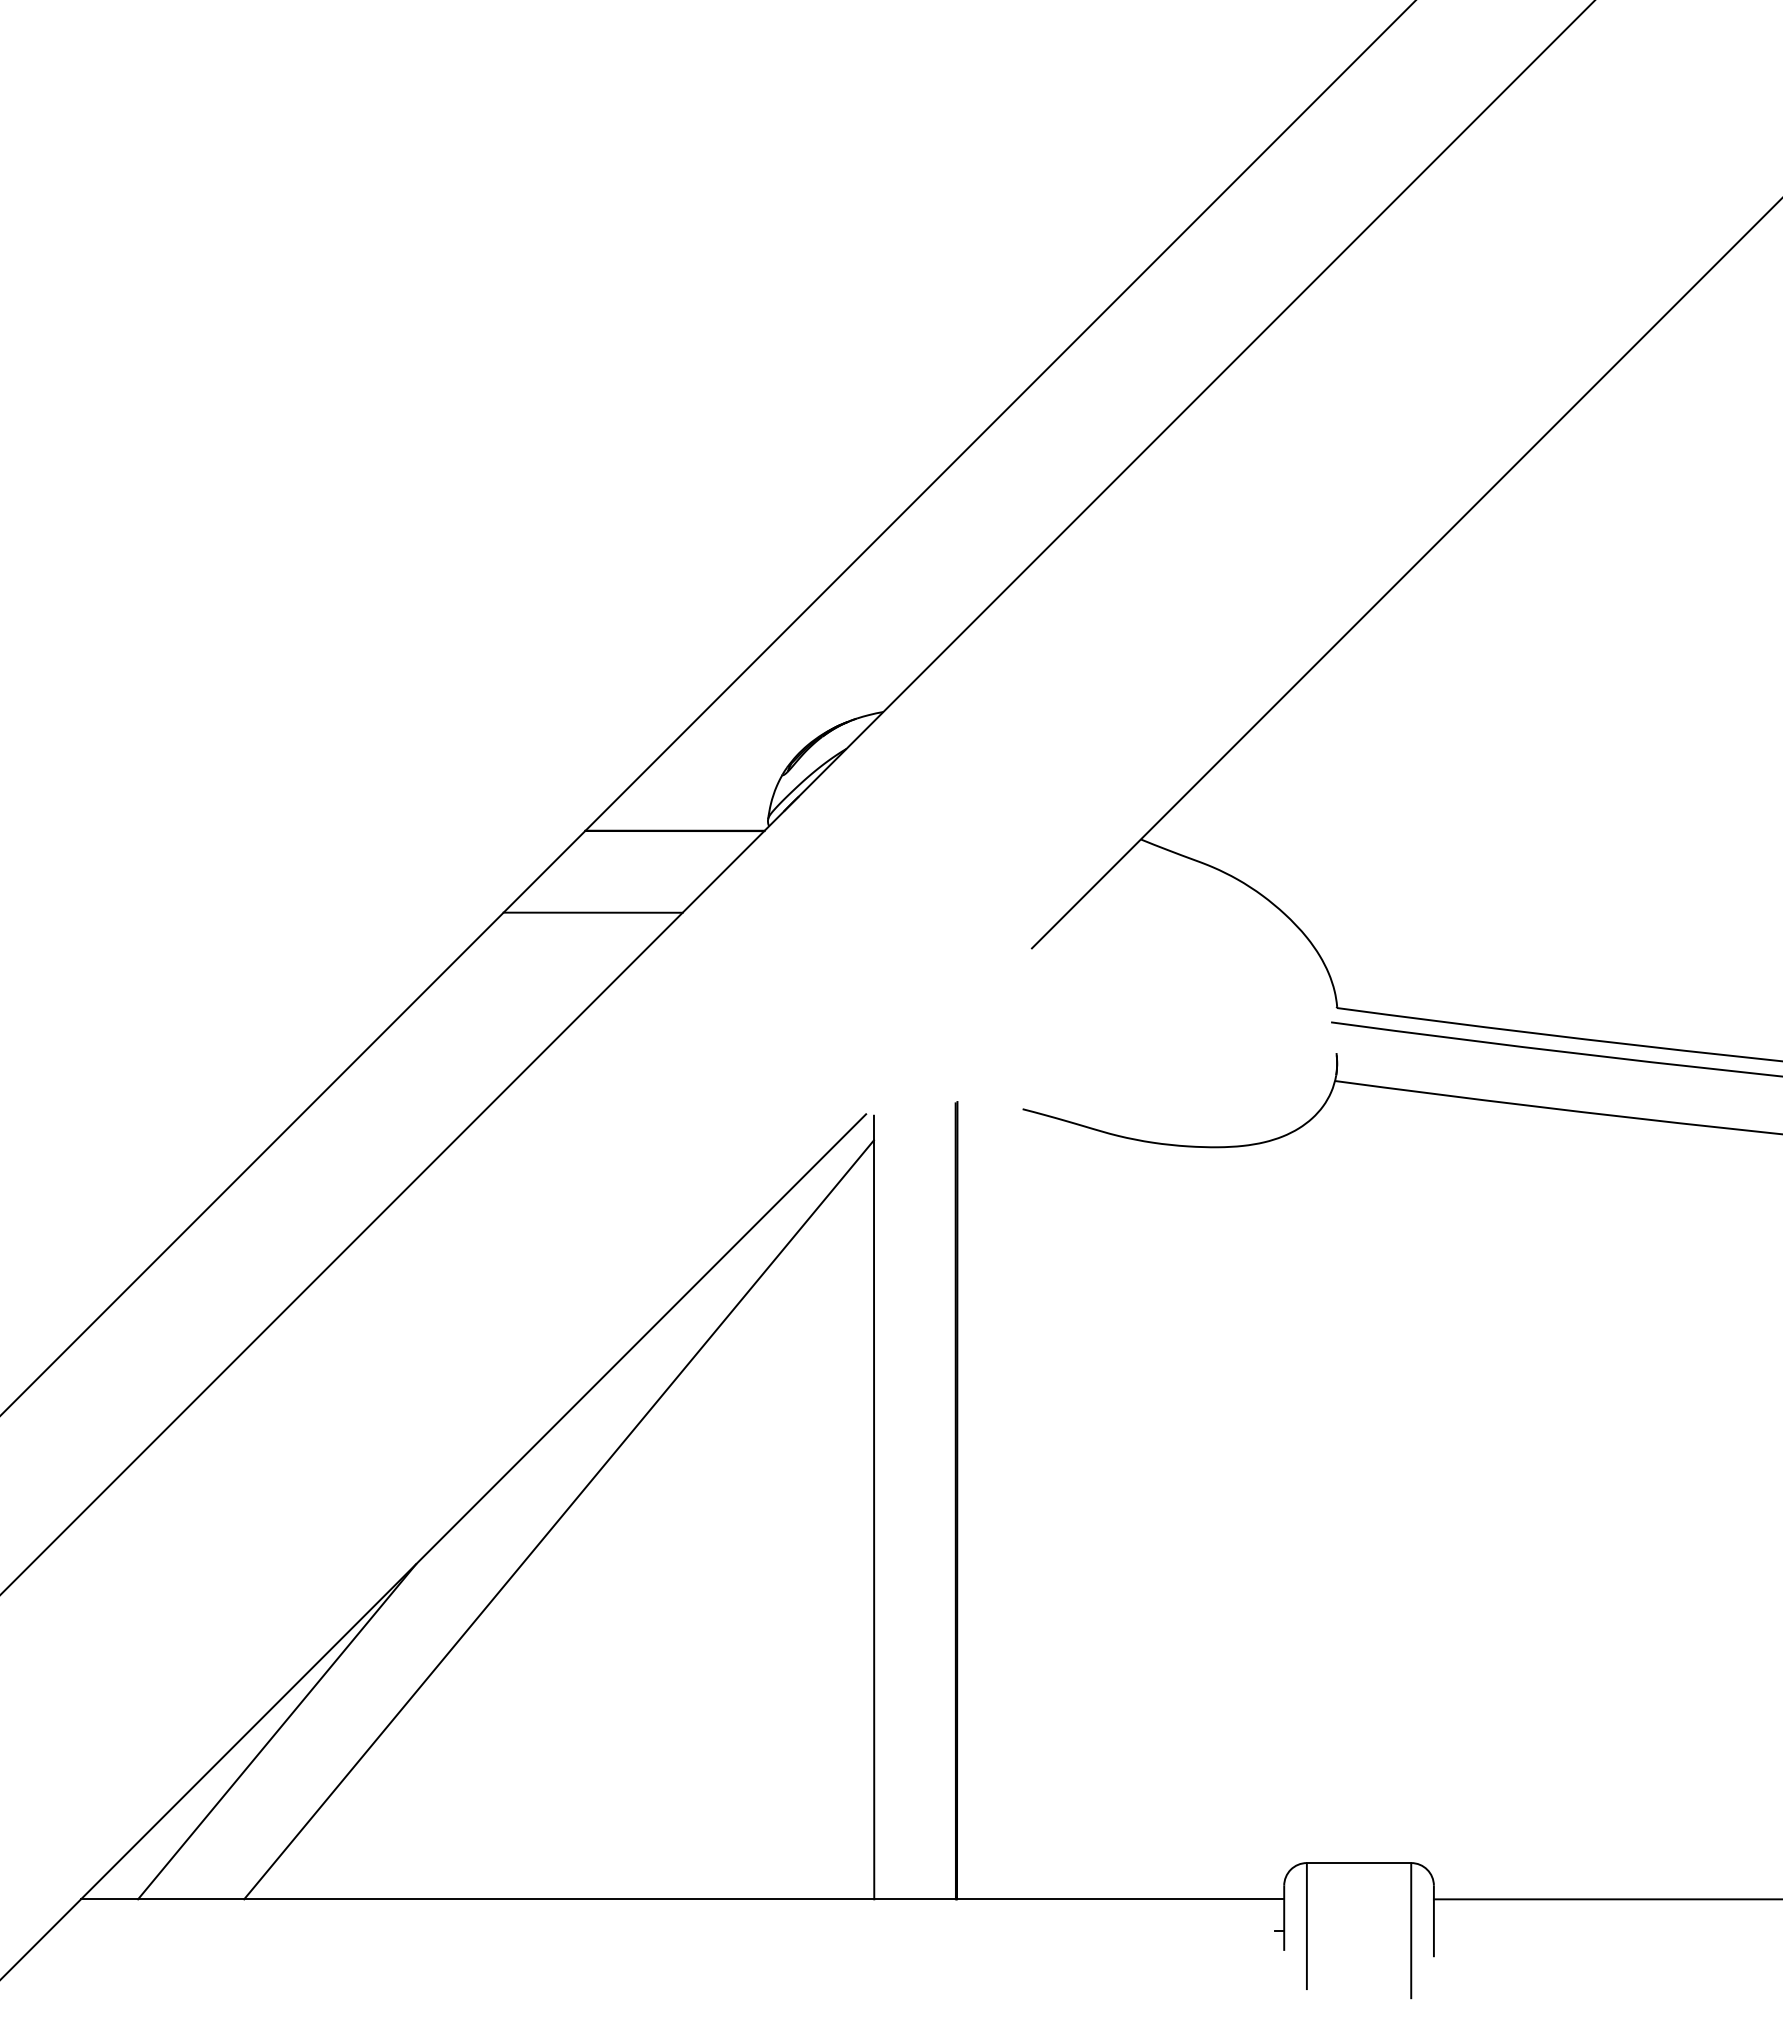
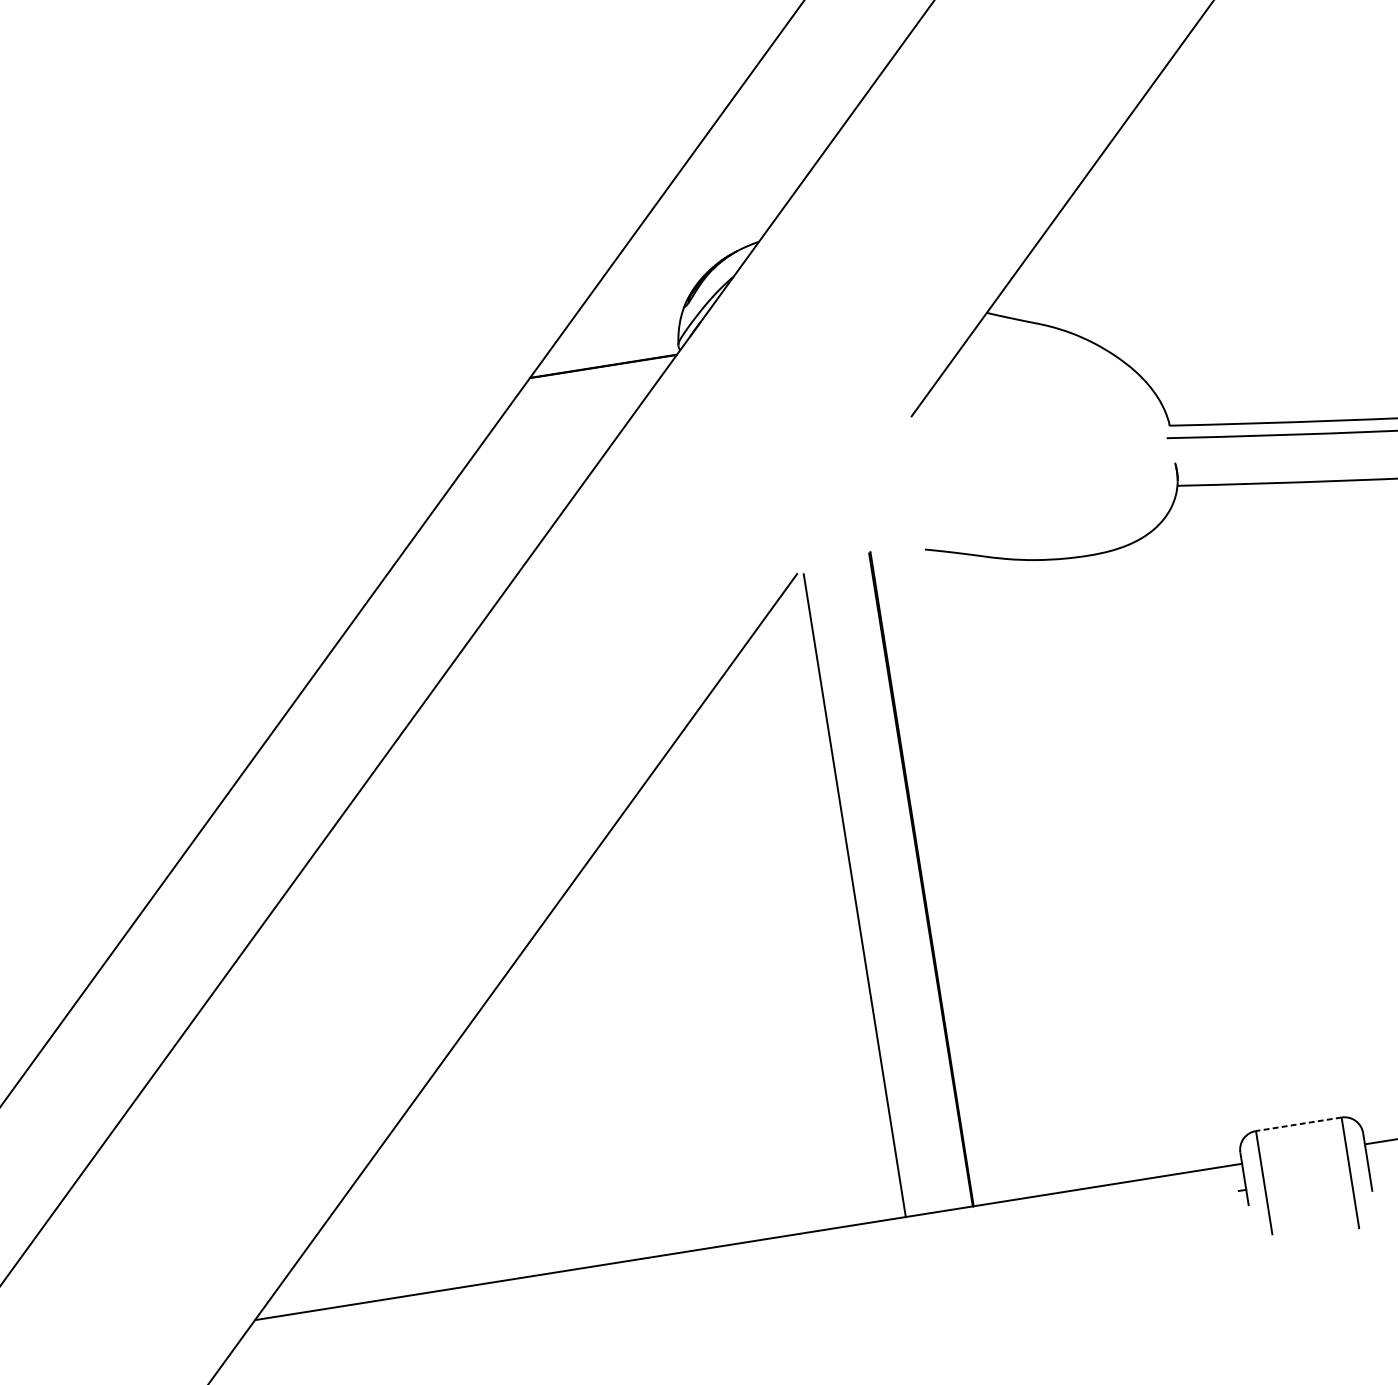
line: (592, 912) -> (546, 444), removed
line: (558, 1519) -> (597, 946), removed
line: (277, 1731) -> (394, 1156), removed
line: (1358, 1863) -> (1298, 1124), solid -> dashed

